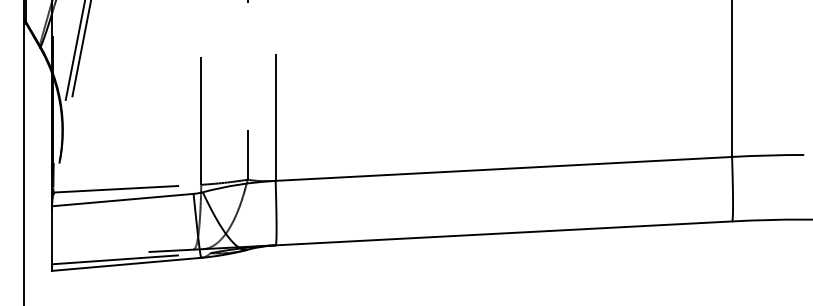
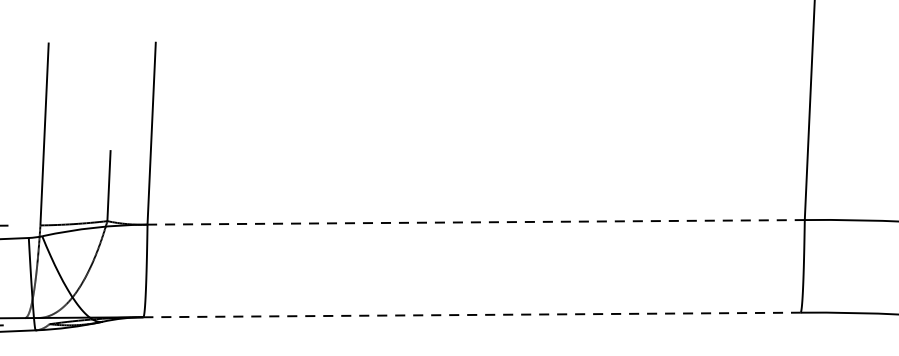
line: (503, 168) -> (475, 221), solid -> dashed
line: (503, 233) -> (471, 315), solid -> dashed

